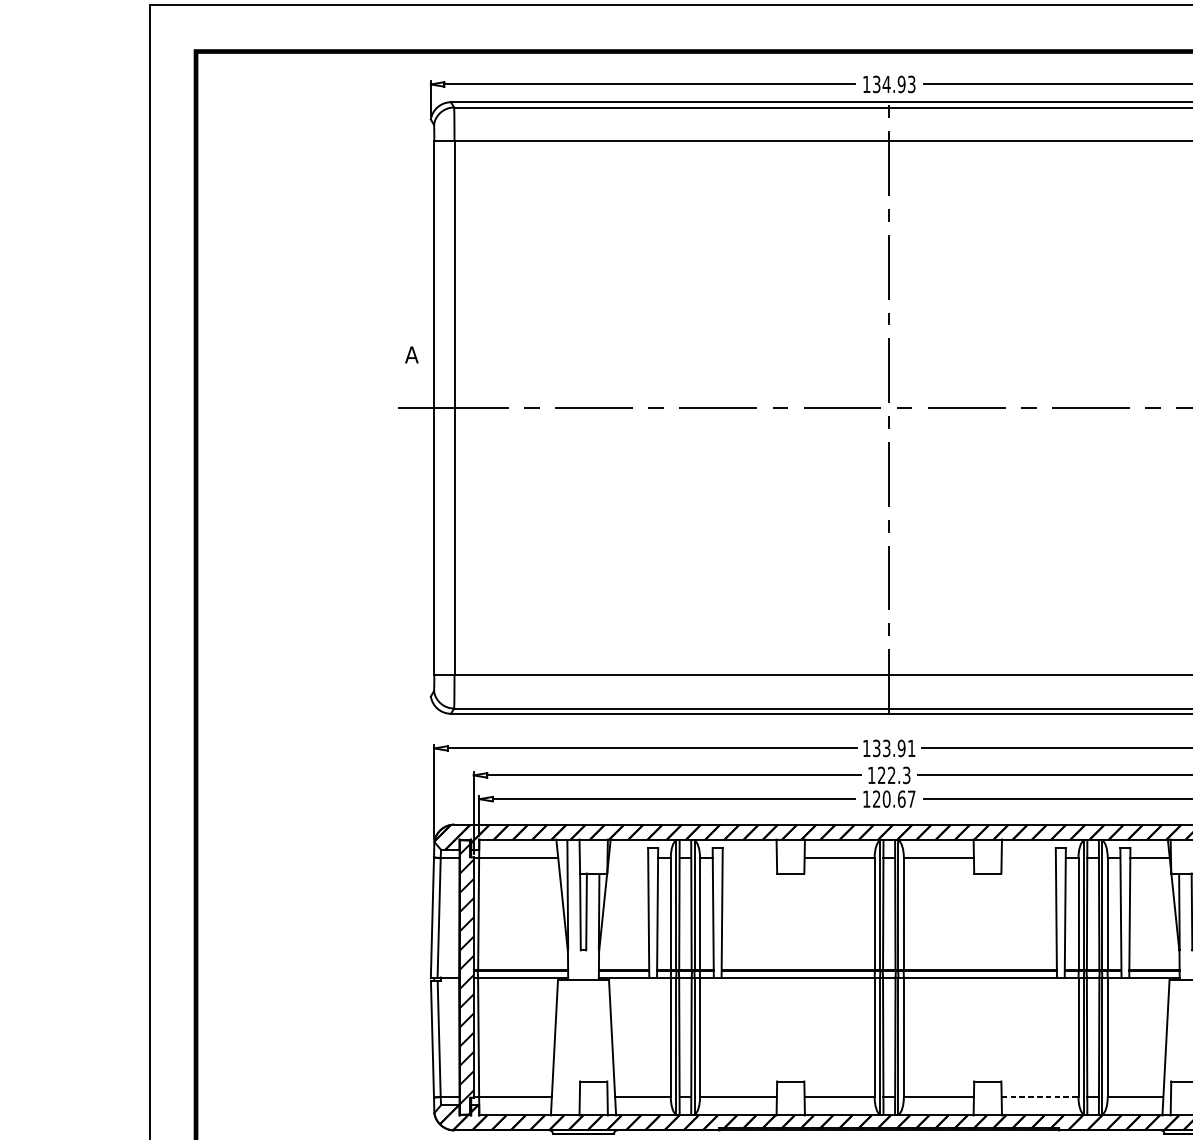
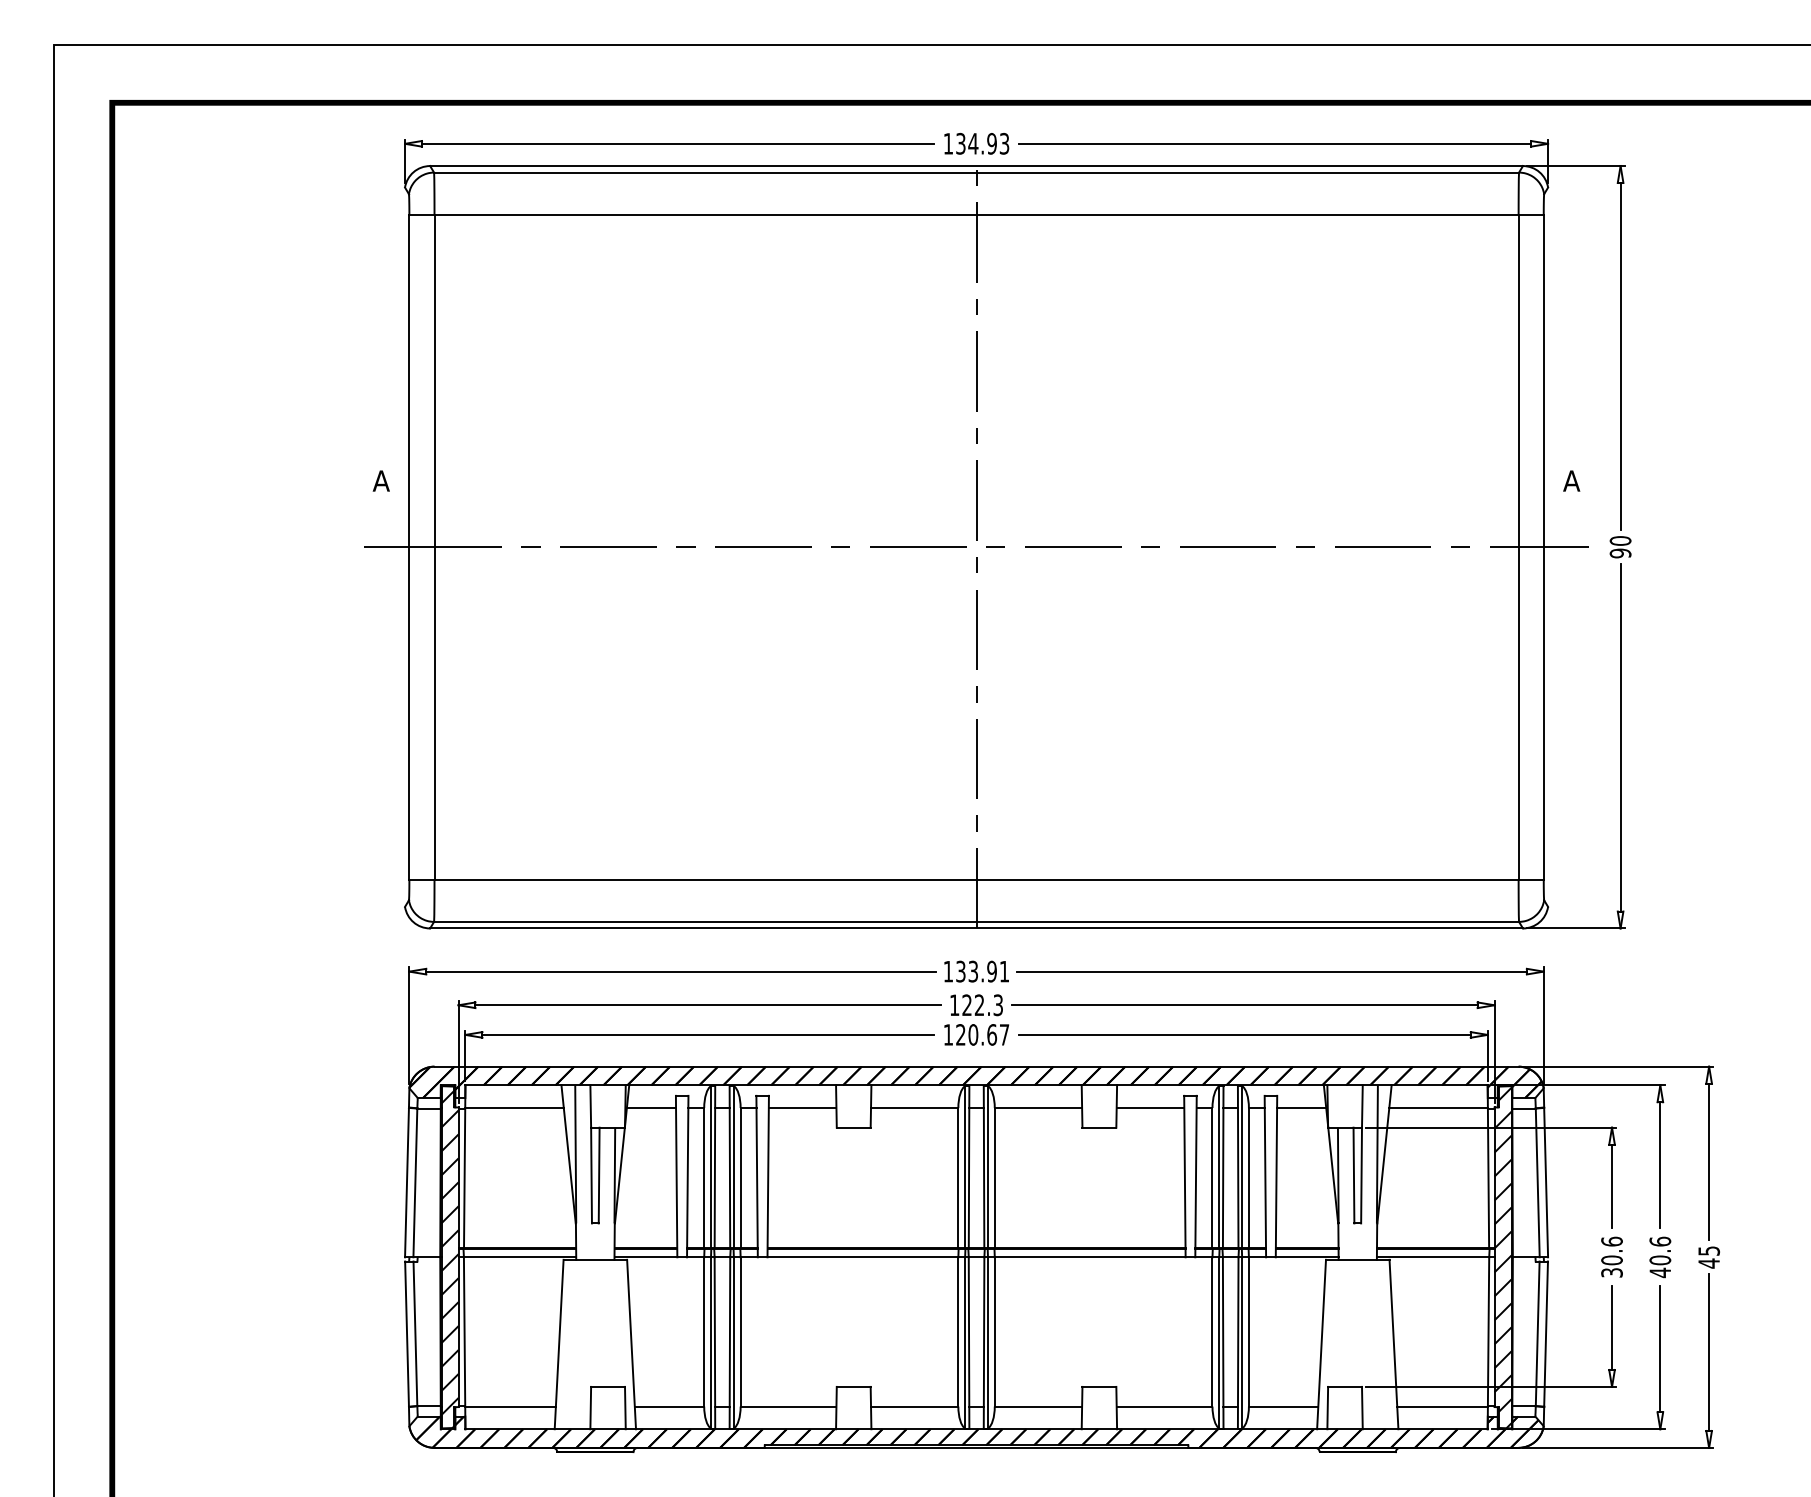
line: (628, 858) -> (651, 1108), added
line: (749, 858) -> (802, 1108), added
line: (1028, 858) -> (1150, 1108), added
line: (1040, 1097) -> (1164, 1406), dashed -> solid

